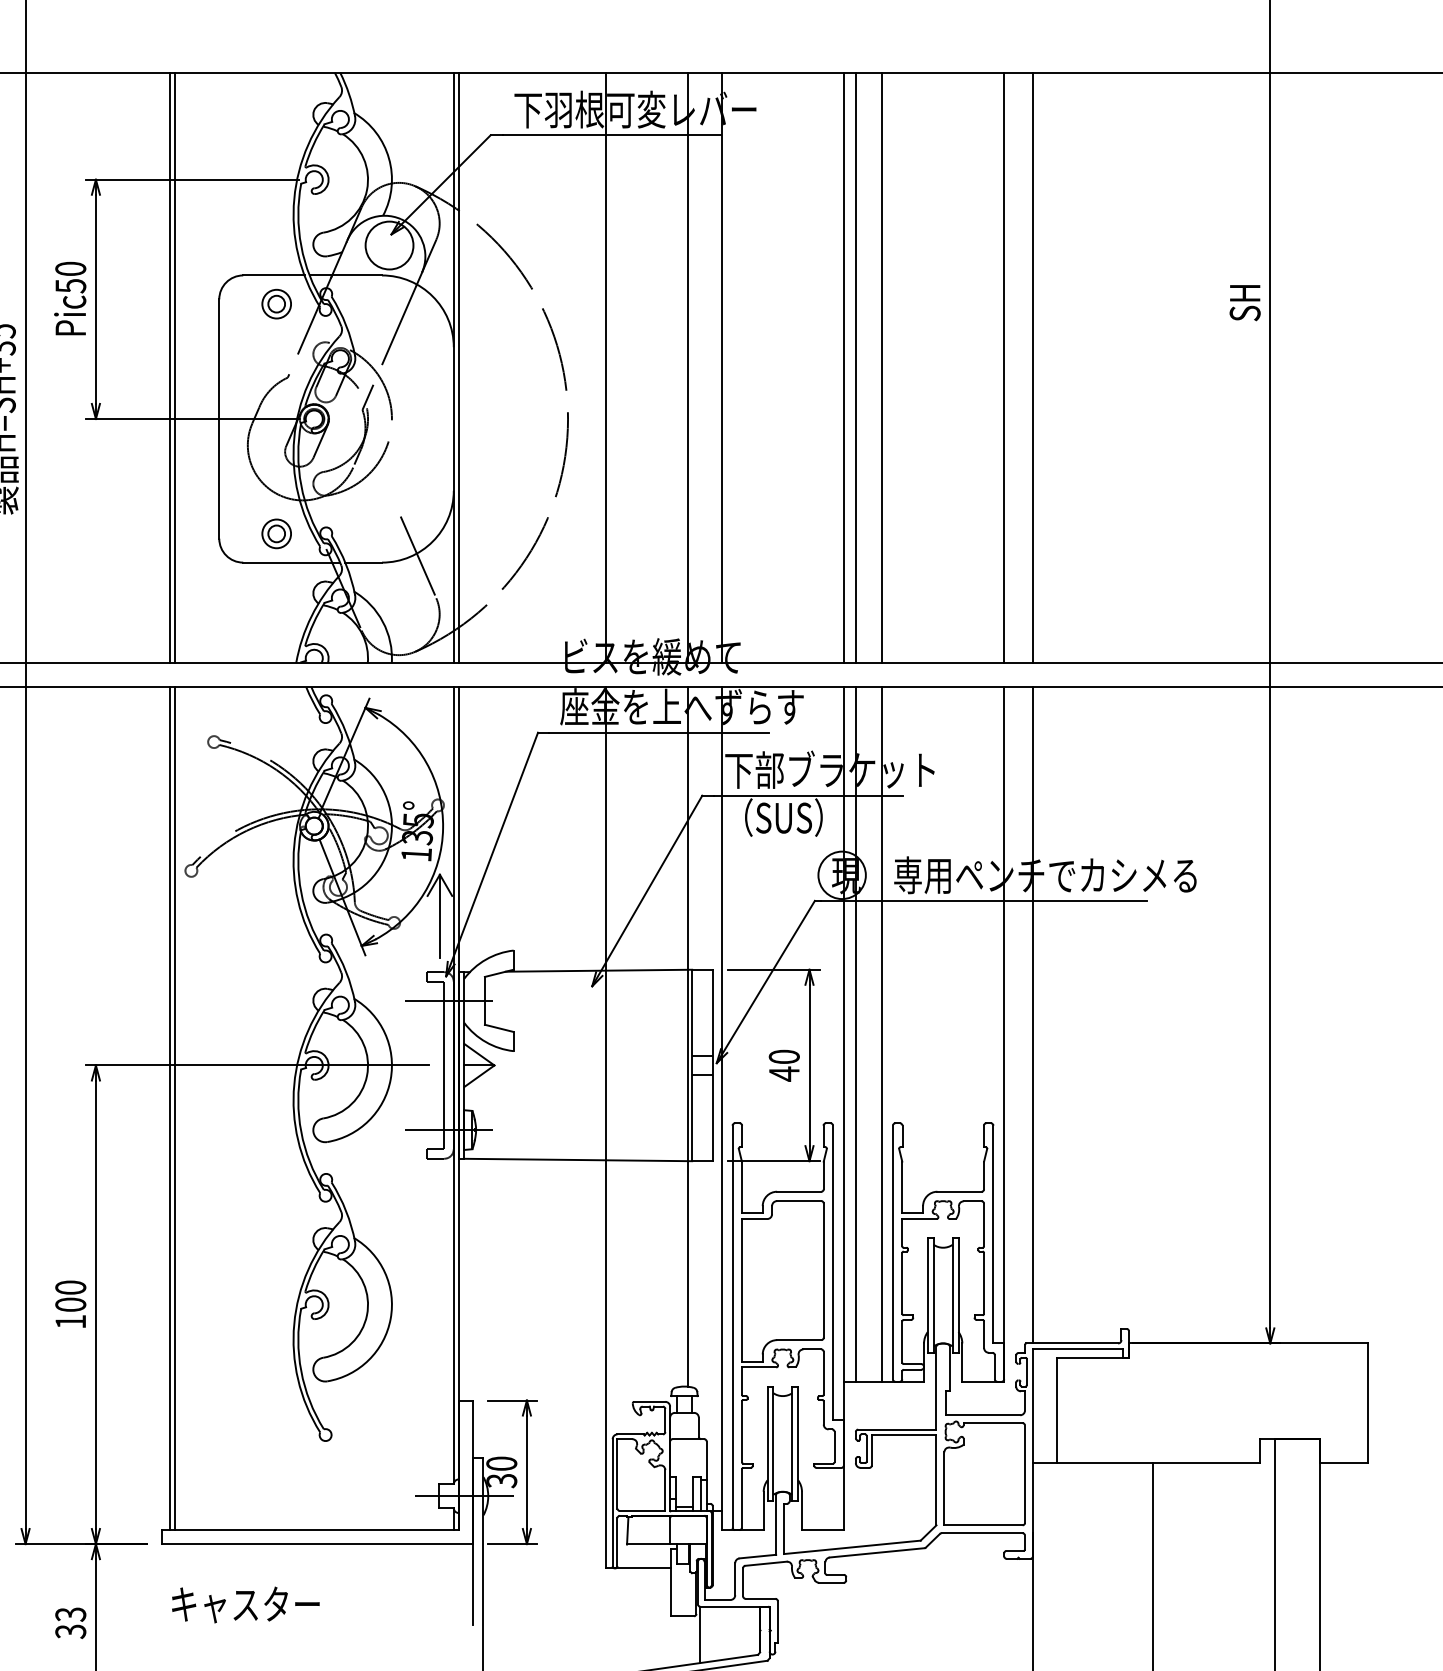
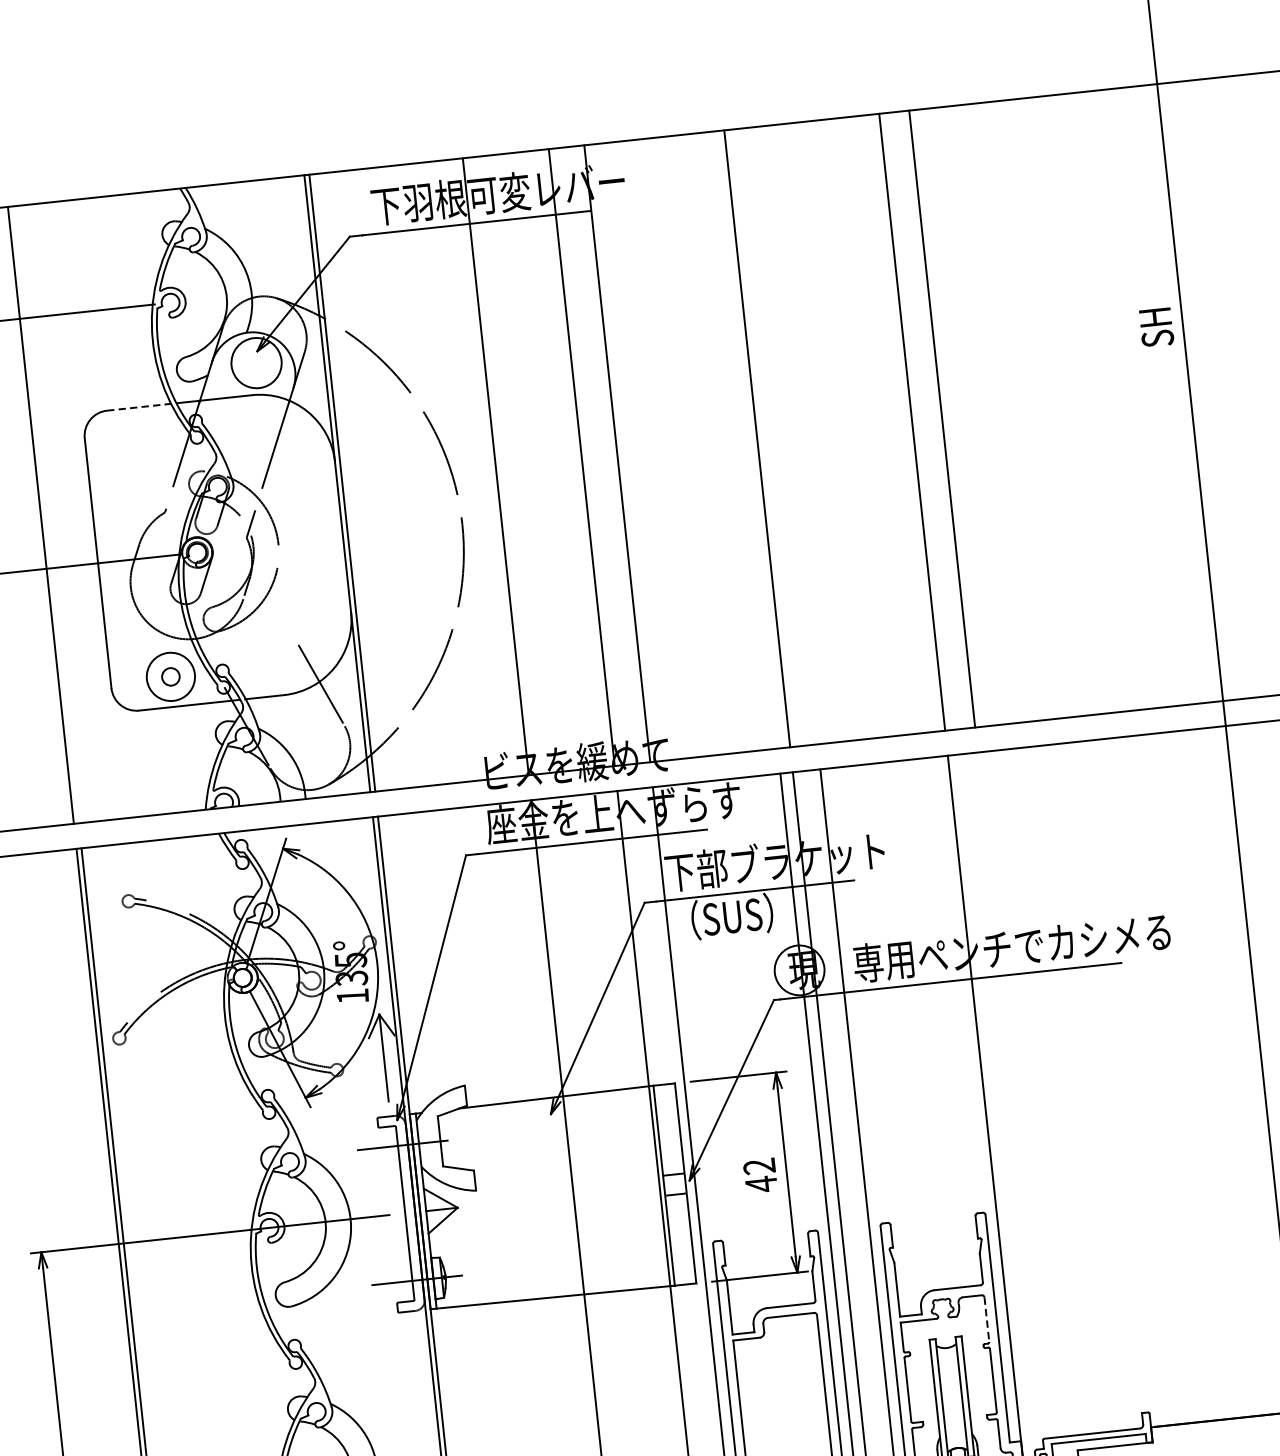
line: (274, 275) -> (139, 407), solid -> dashed
part: (276, 303) -> (144, 436), removed
line: (174, 367) -> (45, 514), removed
line: (843, 367) -> (744, 439), removed
line: (882, 367) -> (785, 435), removed
circle: (276, 533) -> (170, 676), size x1.6
line: (1032, 1015) -> (1014, 1095), removed
text: (783, 1056) -> (758, 1166), 40 -> 42
line: (984, 1225) -> (987, 1320), solid -> dashed

